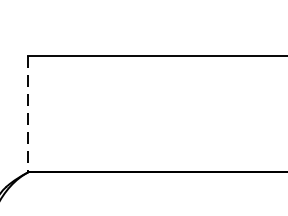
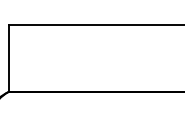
line: (27, 114) -> (8, 58), dashed -> solid

